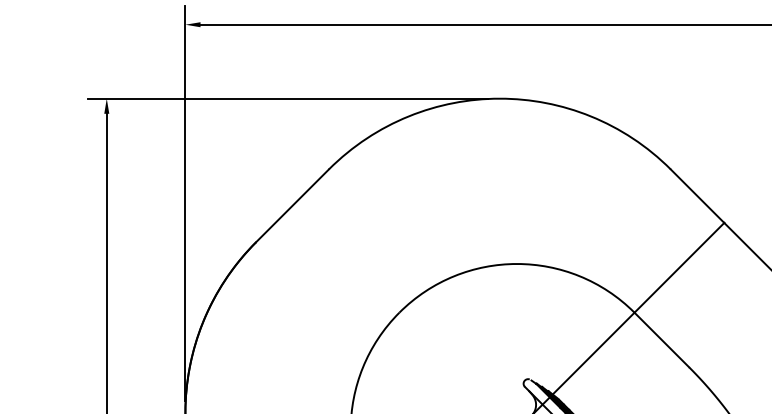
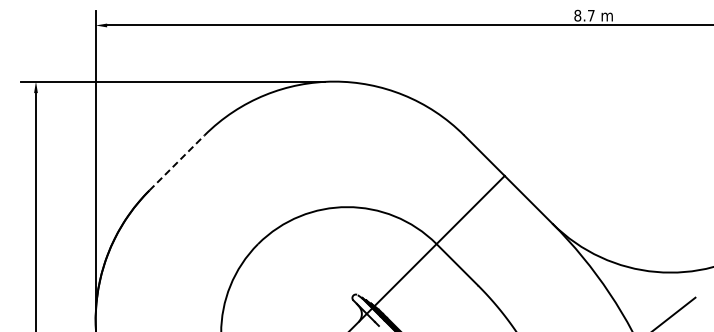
line: (293, 205) -> (177, 162), solid -> dashed

